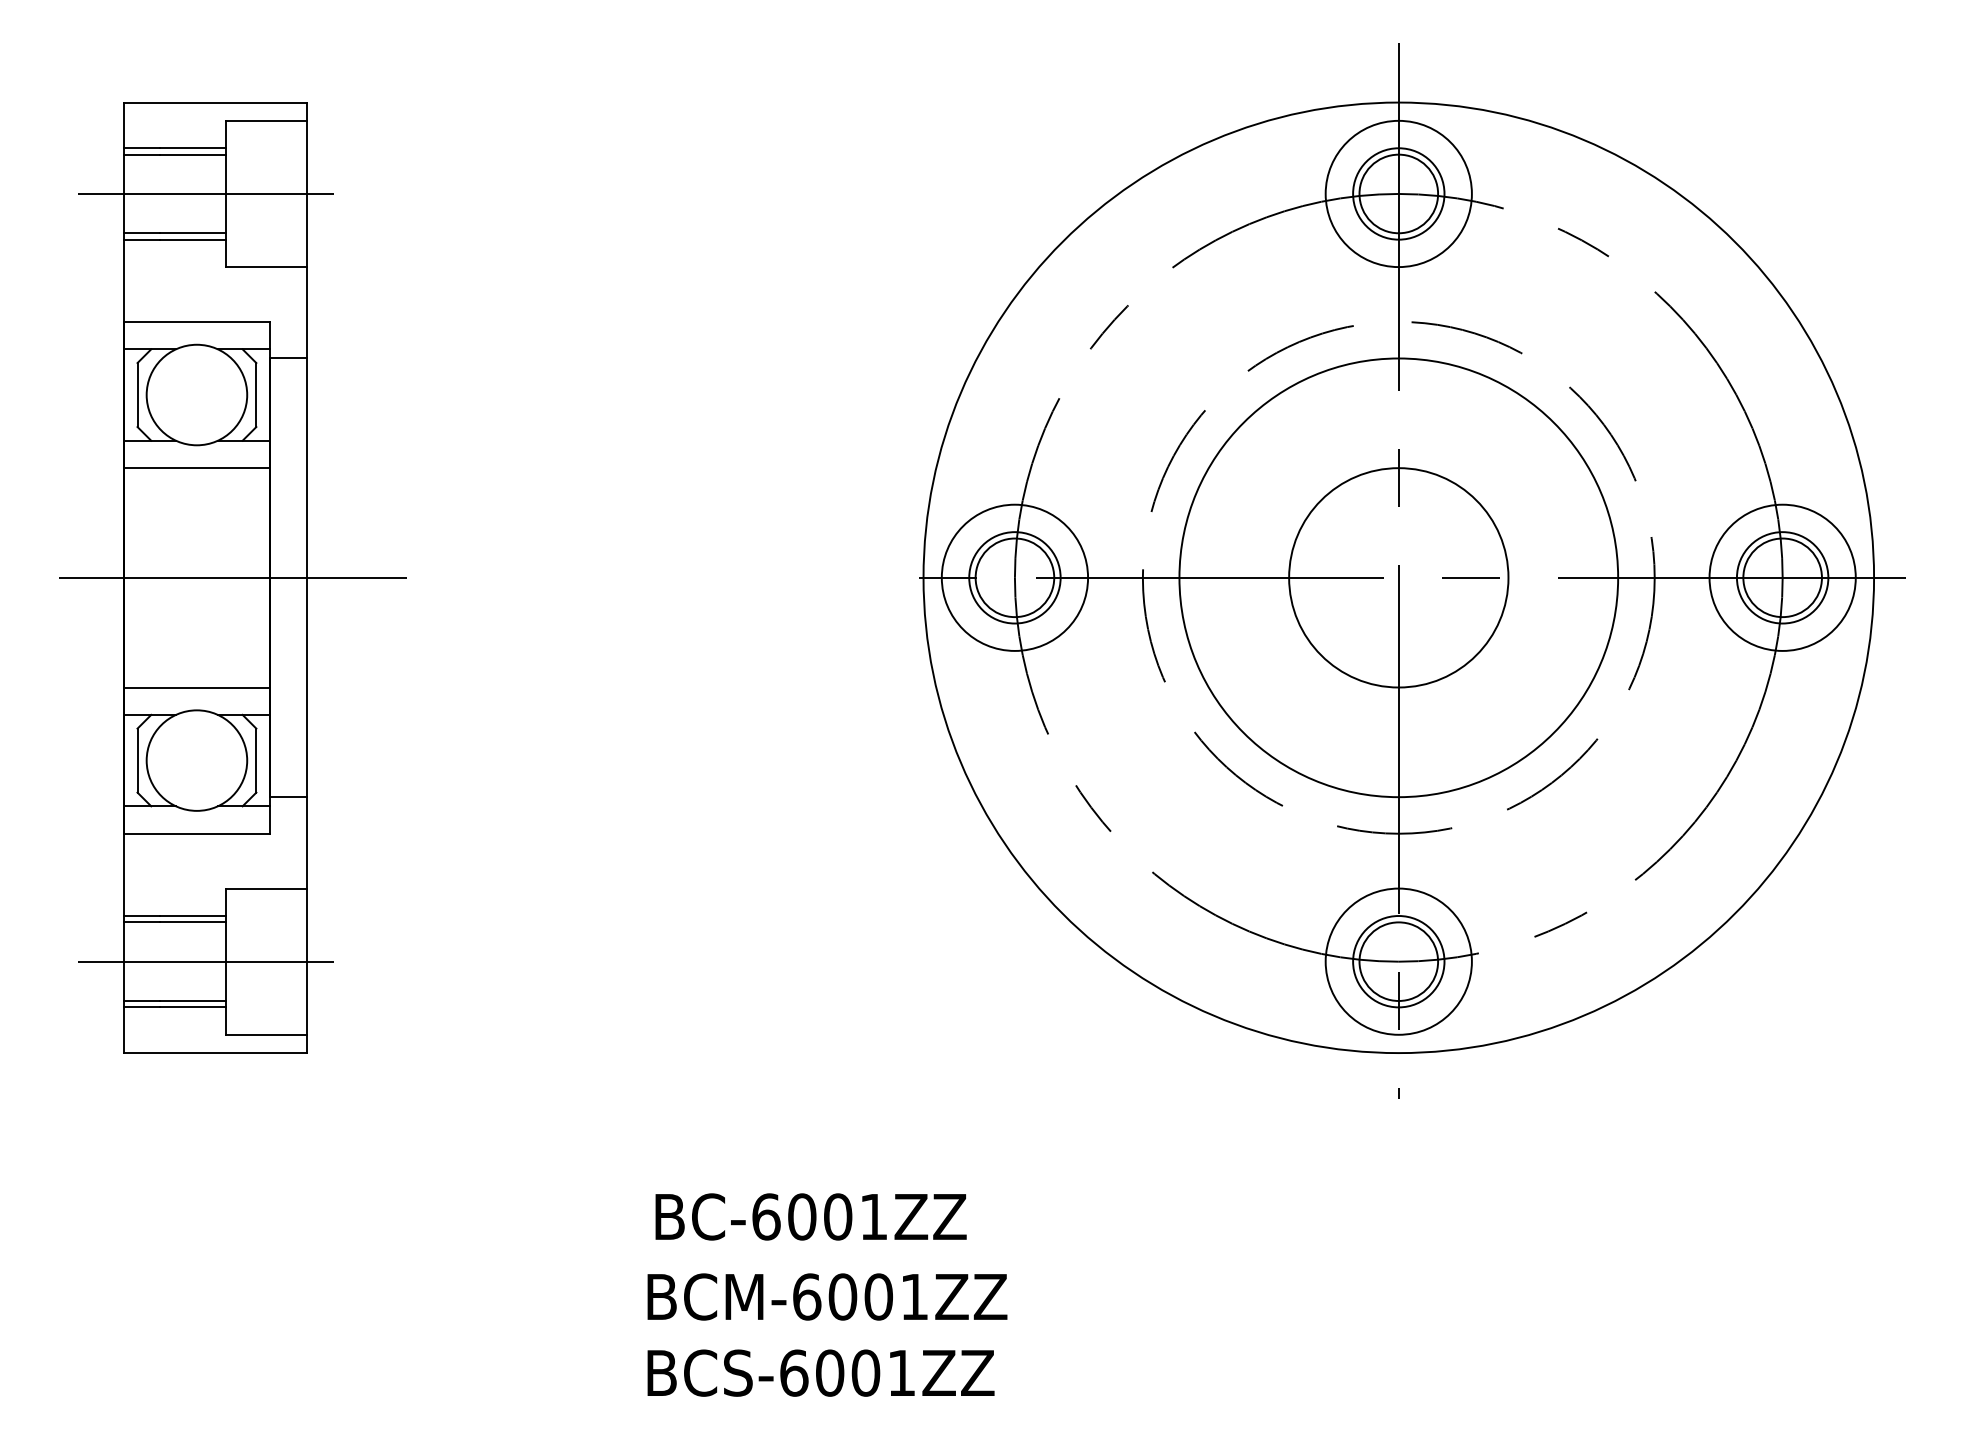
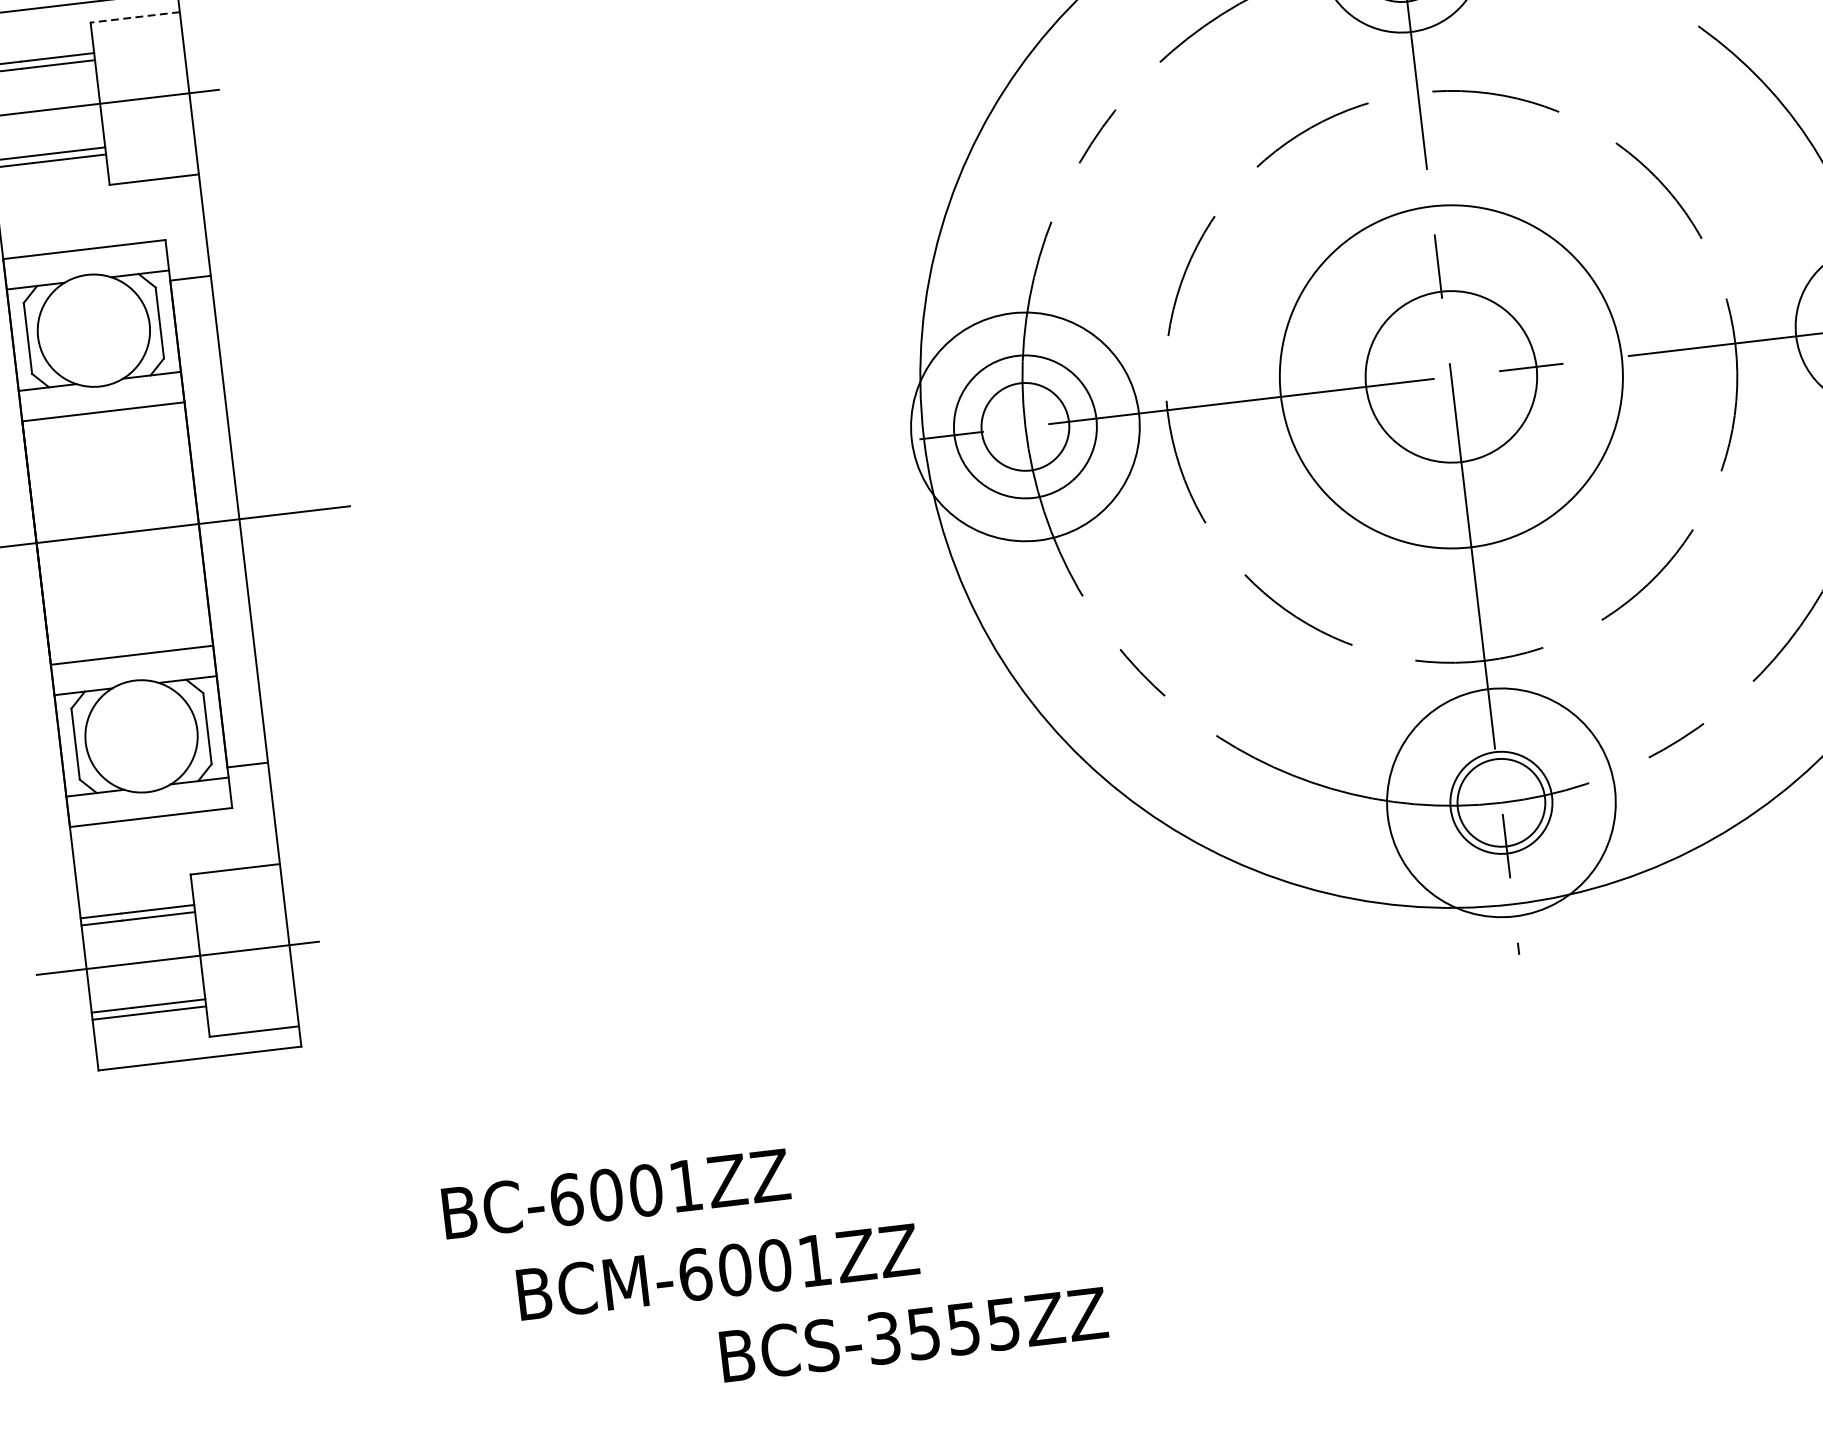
line: (265, 120) -> (134, 17), solid -> dashed
circle: (1014, 577) -> (1024, 426), size x1.4
circle: (1014, 577) -> (1024, 426), size x1.4
circle: (1398, 577) -> (1451, 376), size x0.7
circle: (1398, 577) -> (1451, 376), size x0.7
circle: (1398, 961) -> (1501, 802), size x1.4
text: (810, 1216) -> (615, 1193), moved
text: (827, 1296) -> (718, 1271), moved
text: (847, 1372) -> (943, 1330), BCS-6001ZZ -> BCS-3555ZZ

